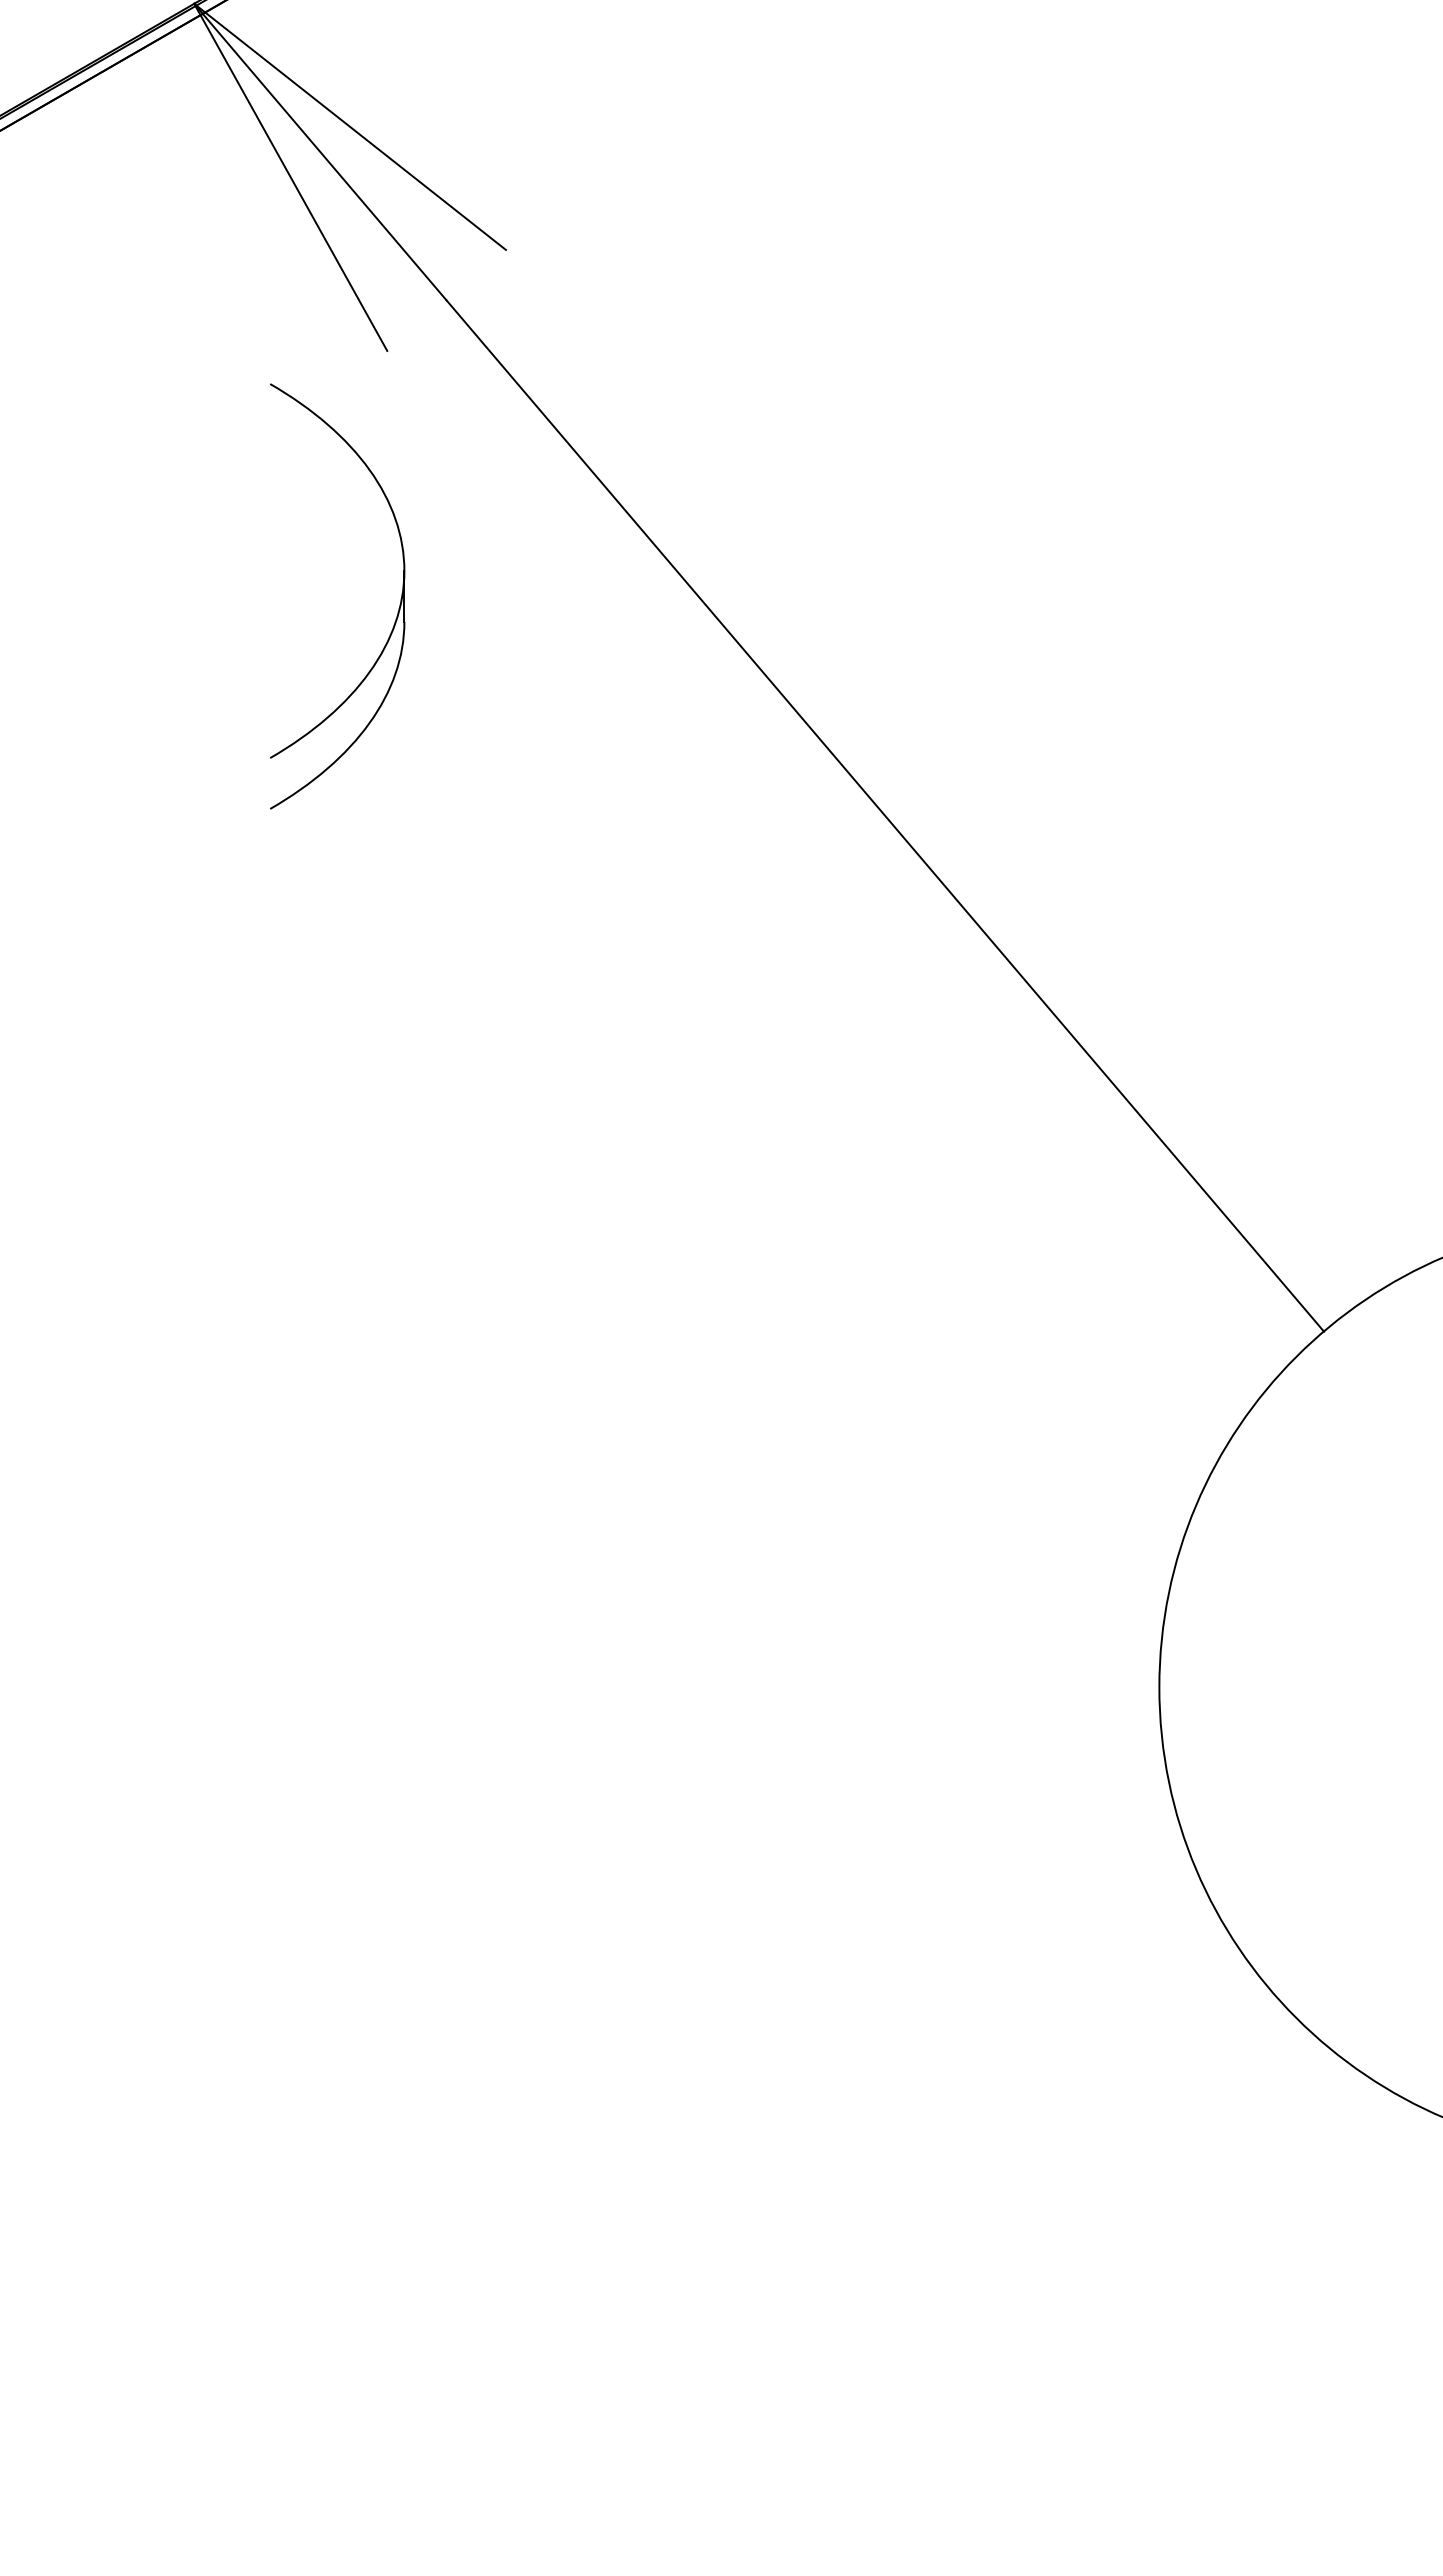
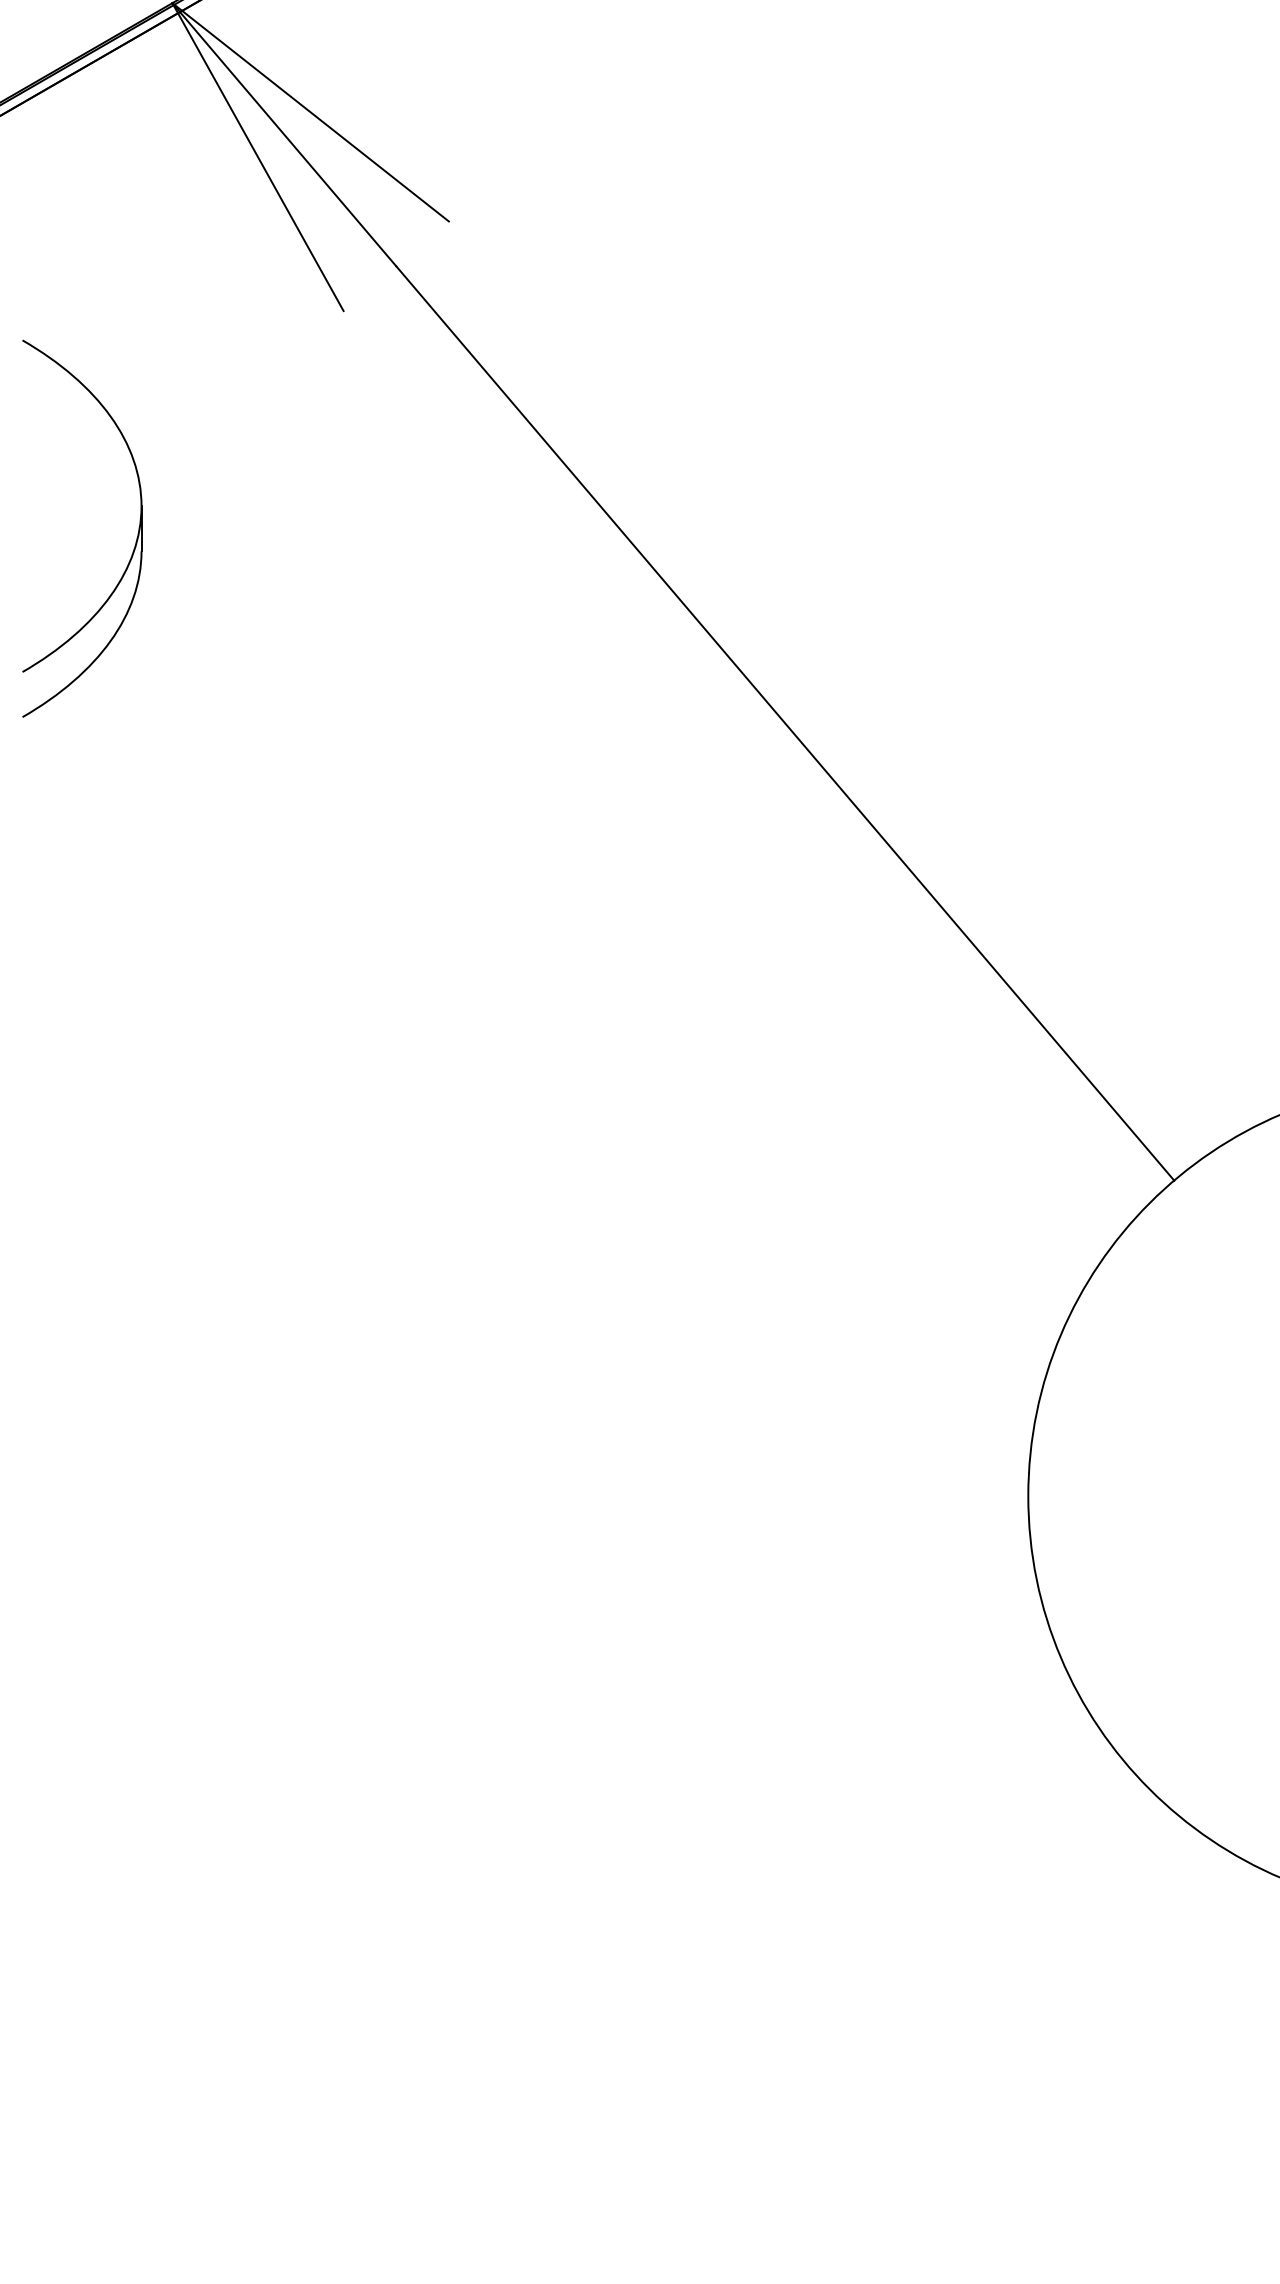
part: (397, 612) -> (135, 542), moved

